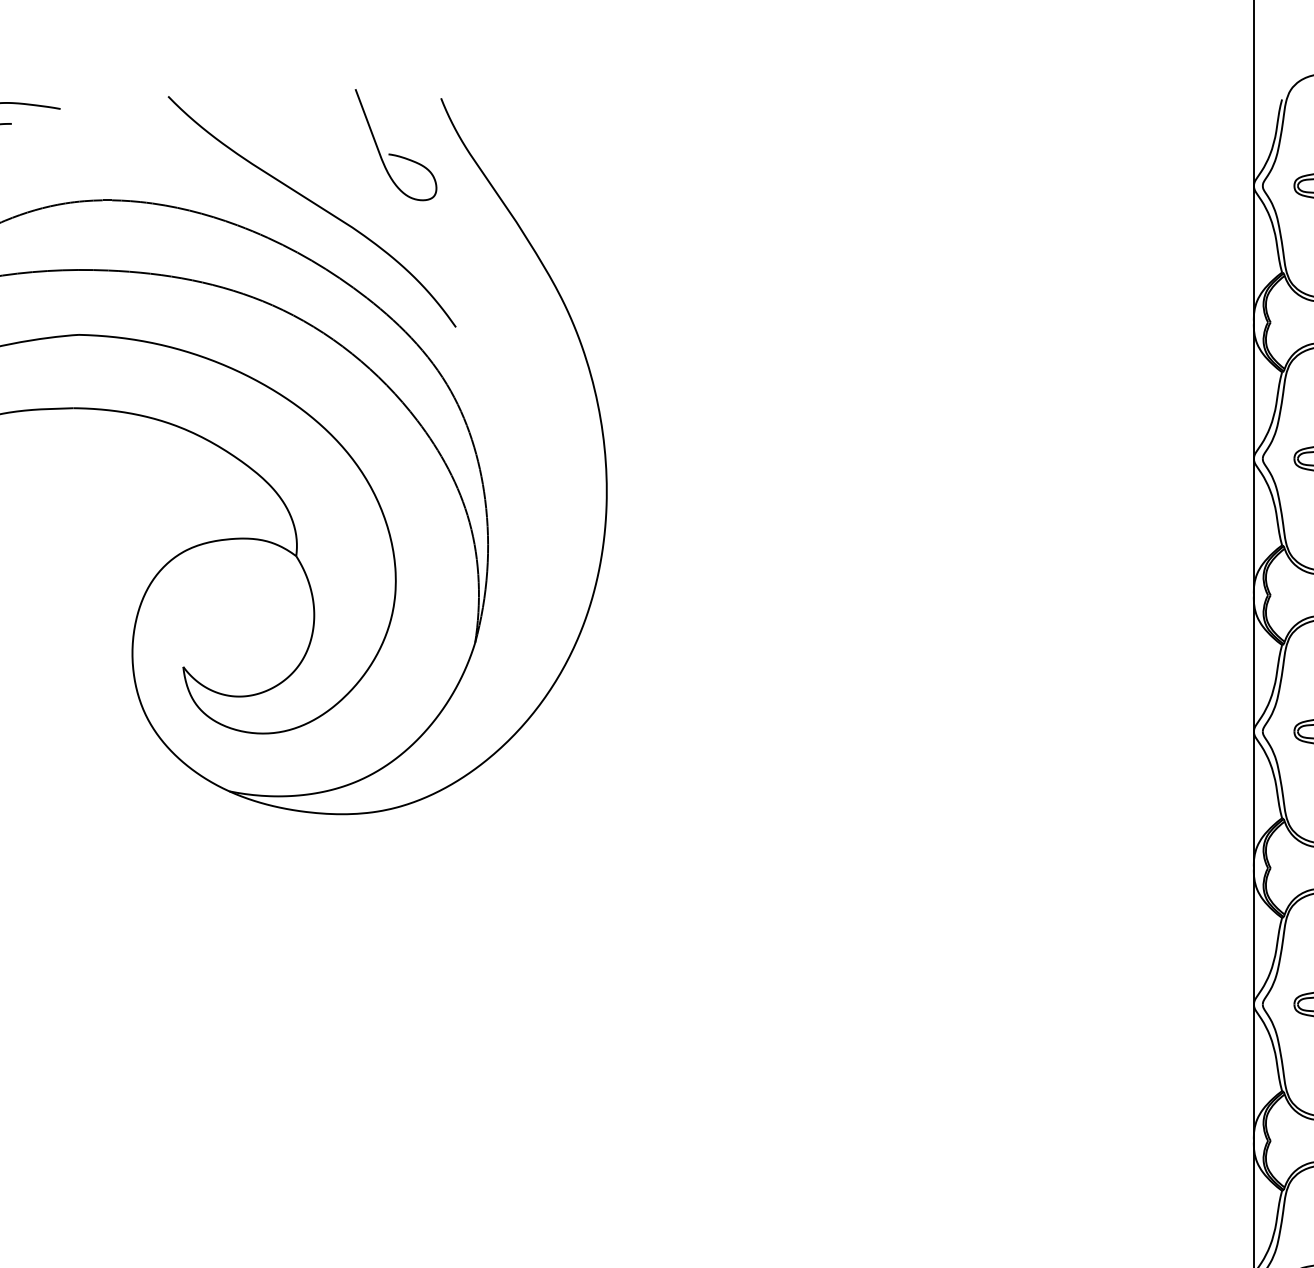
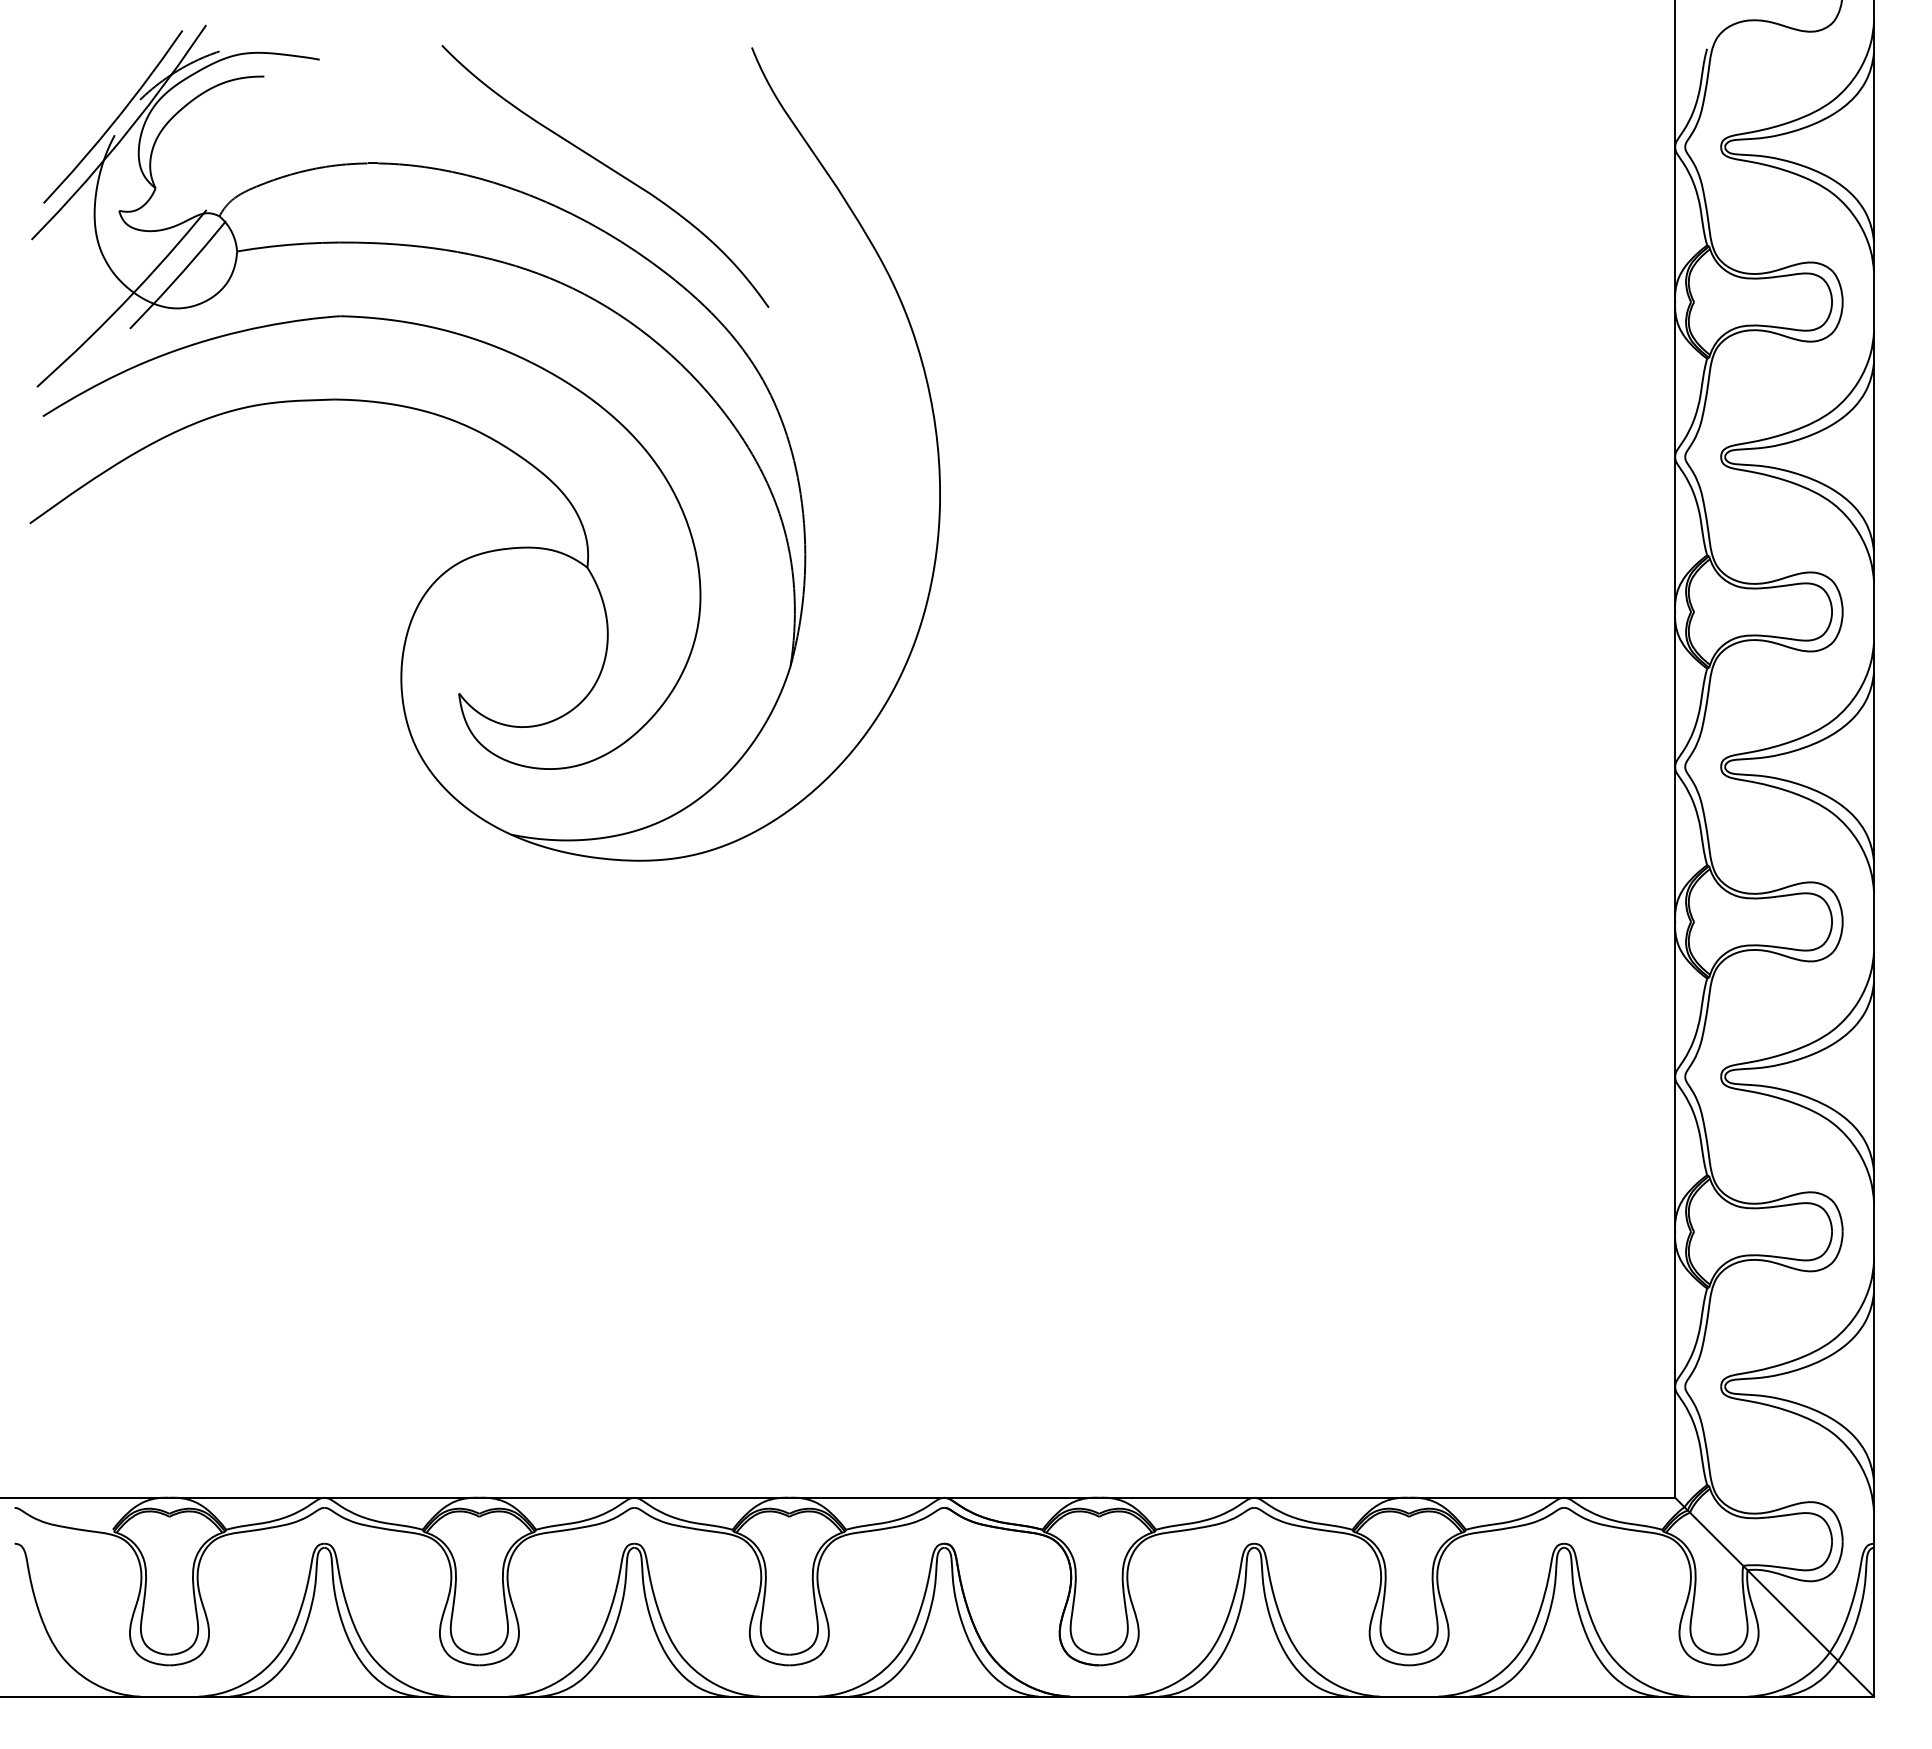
curve: (392, 153) -> (696, 110), removed

